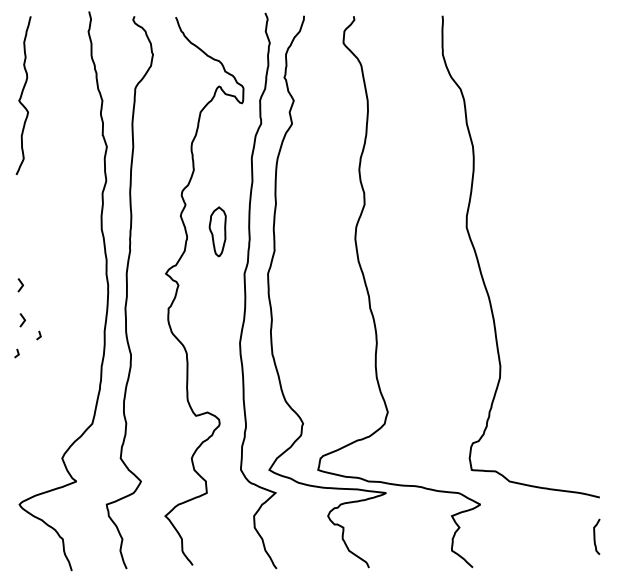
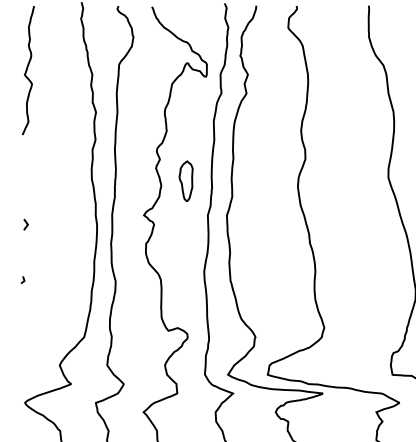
curve: (23, 320) -> (28, 253), removed
line: (39, 335) -> (41, 265), removed

